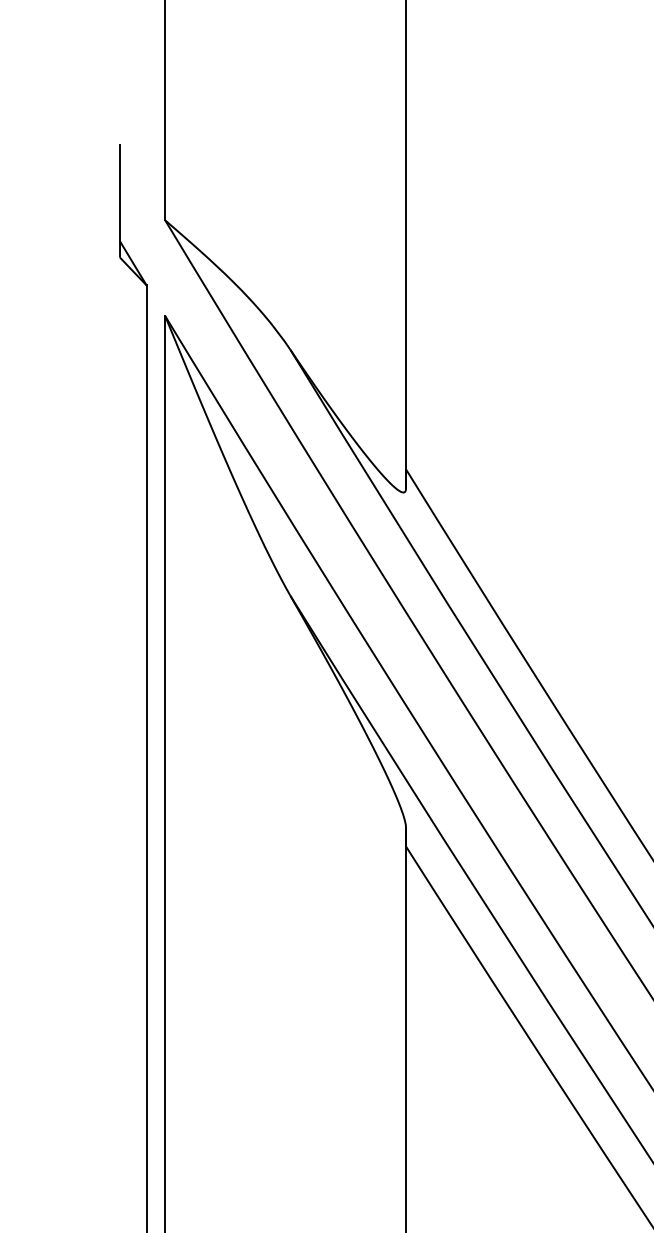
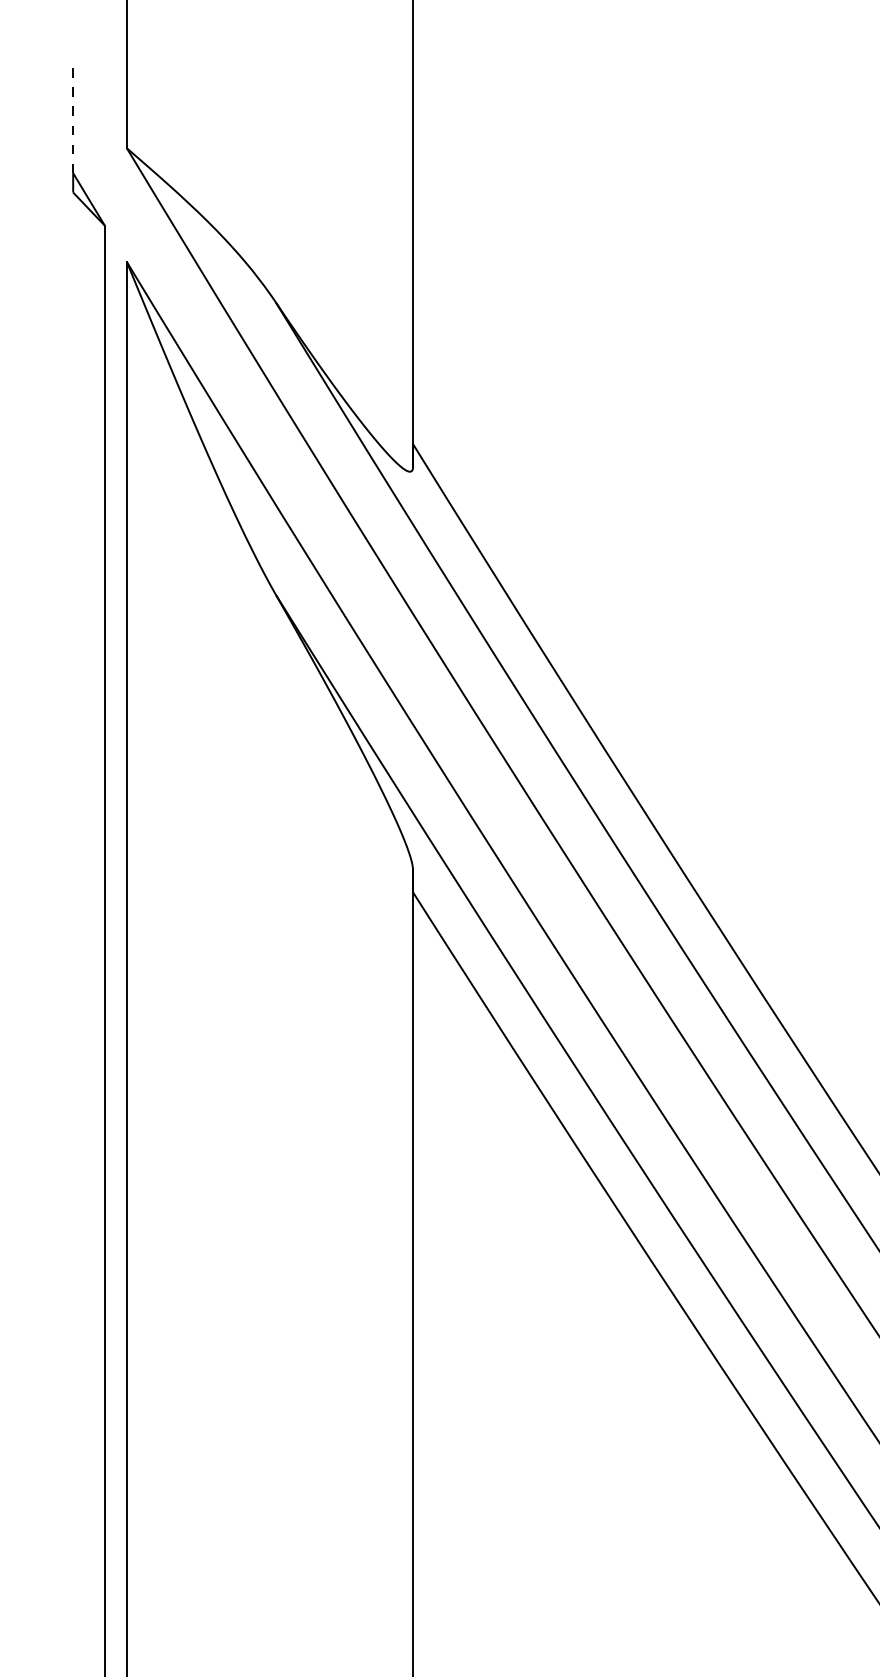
line: (120, 192) -> (73, 115), solid -> dashed

